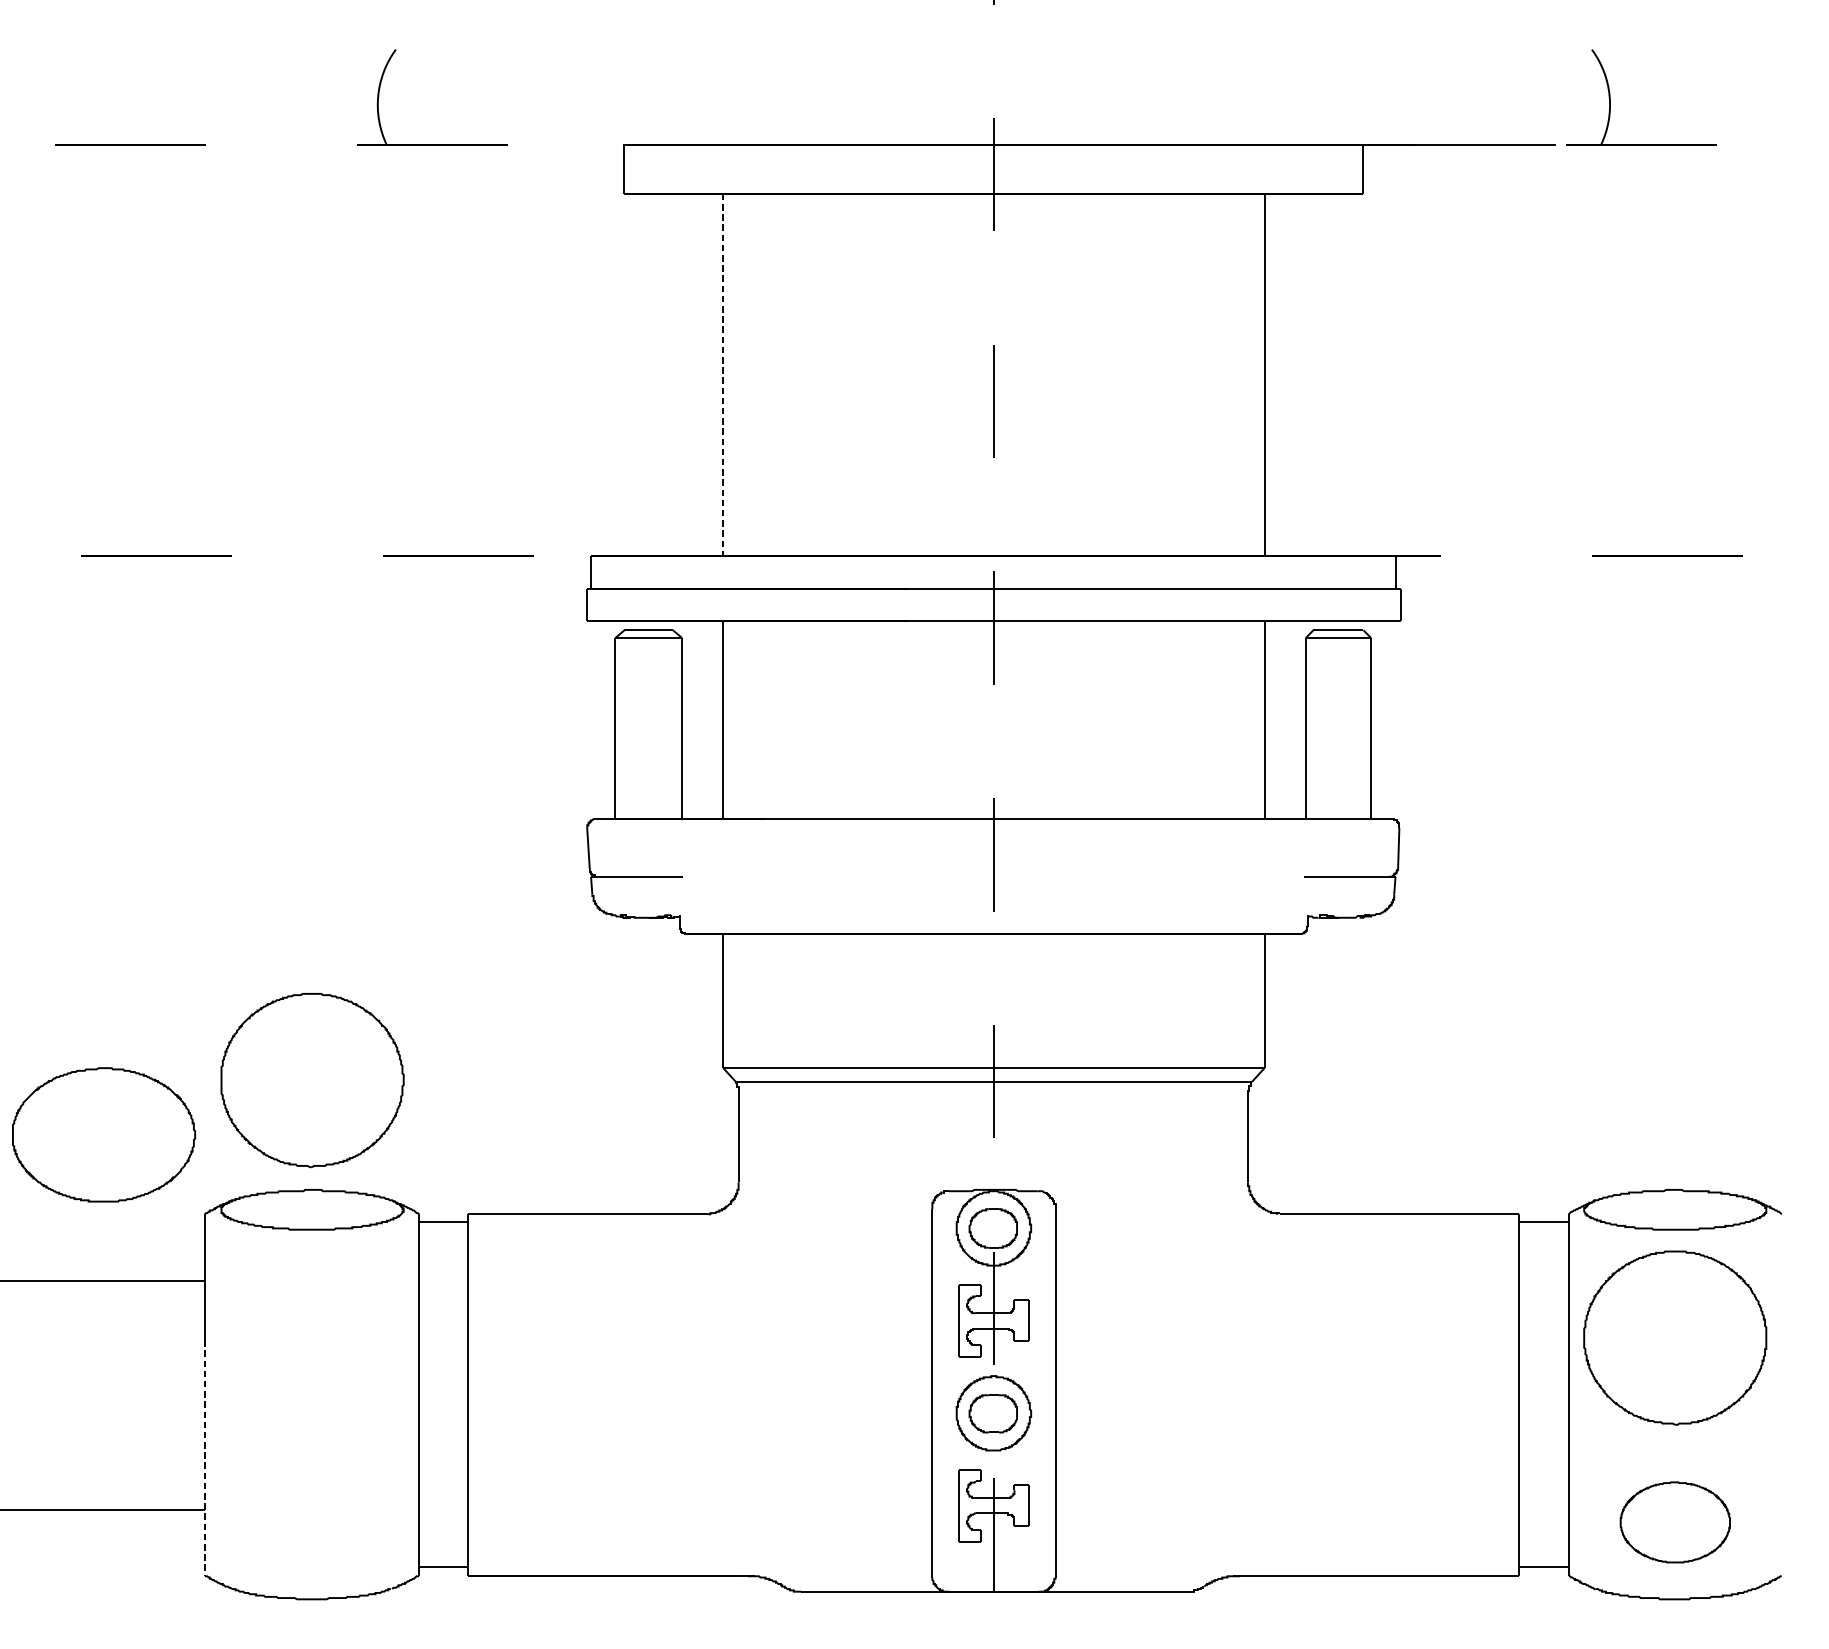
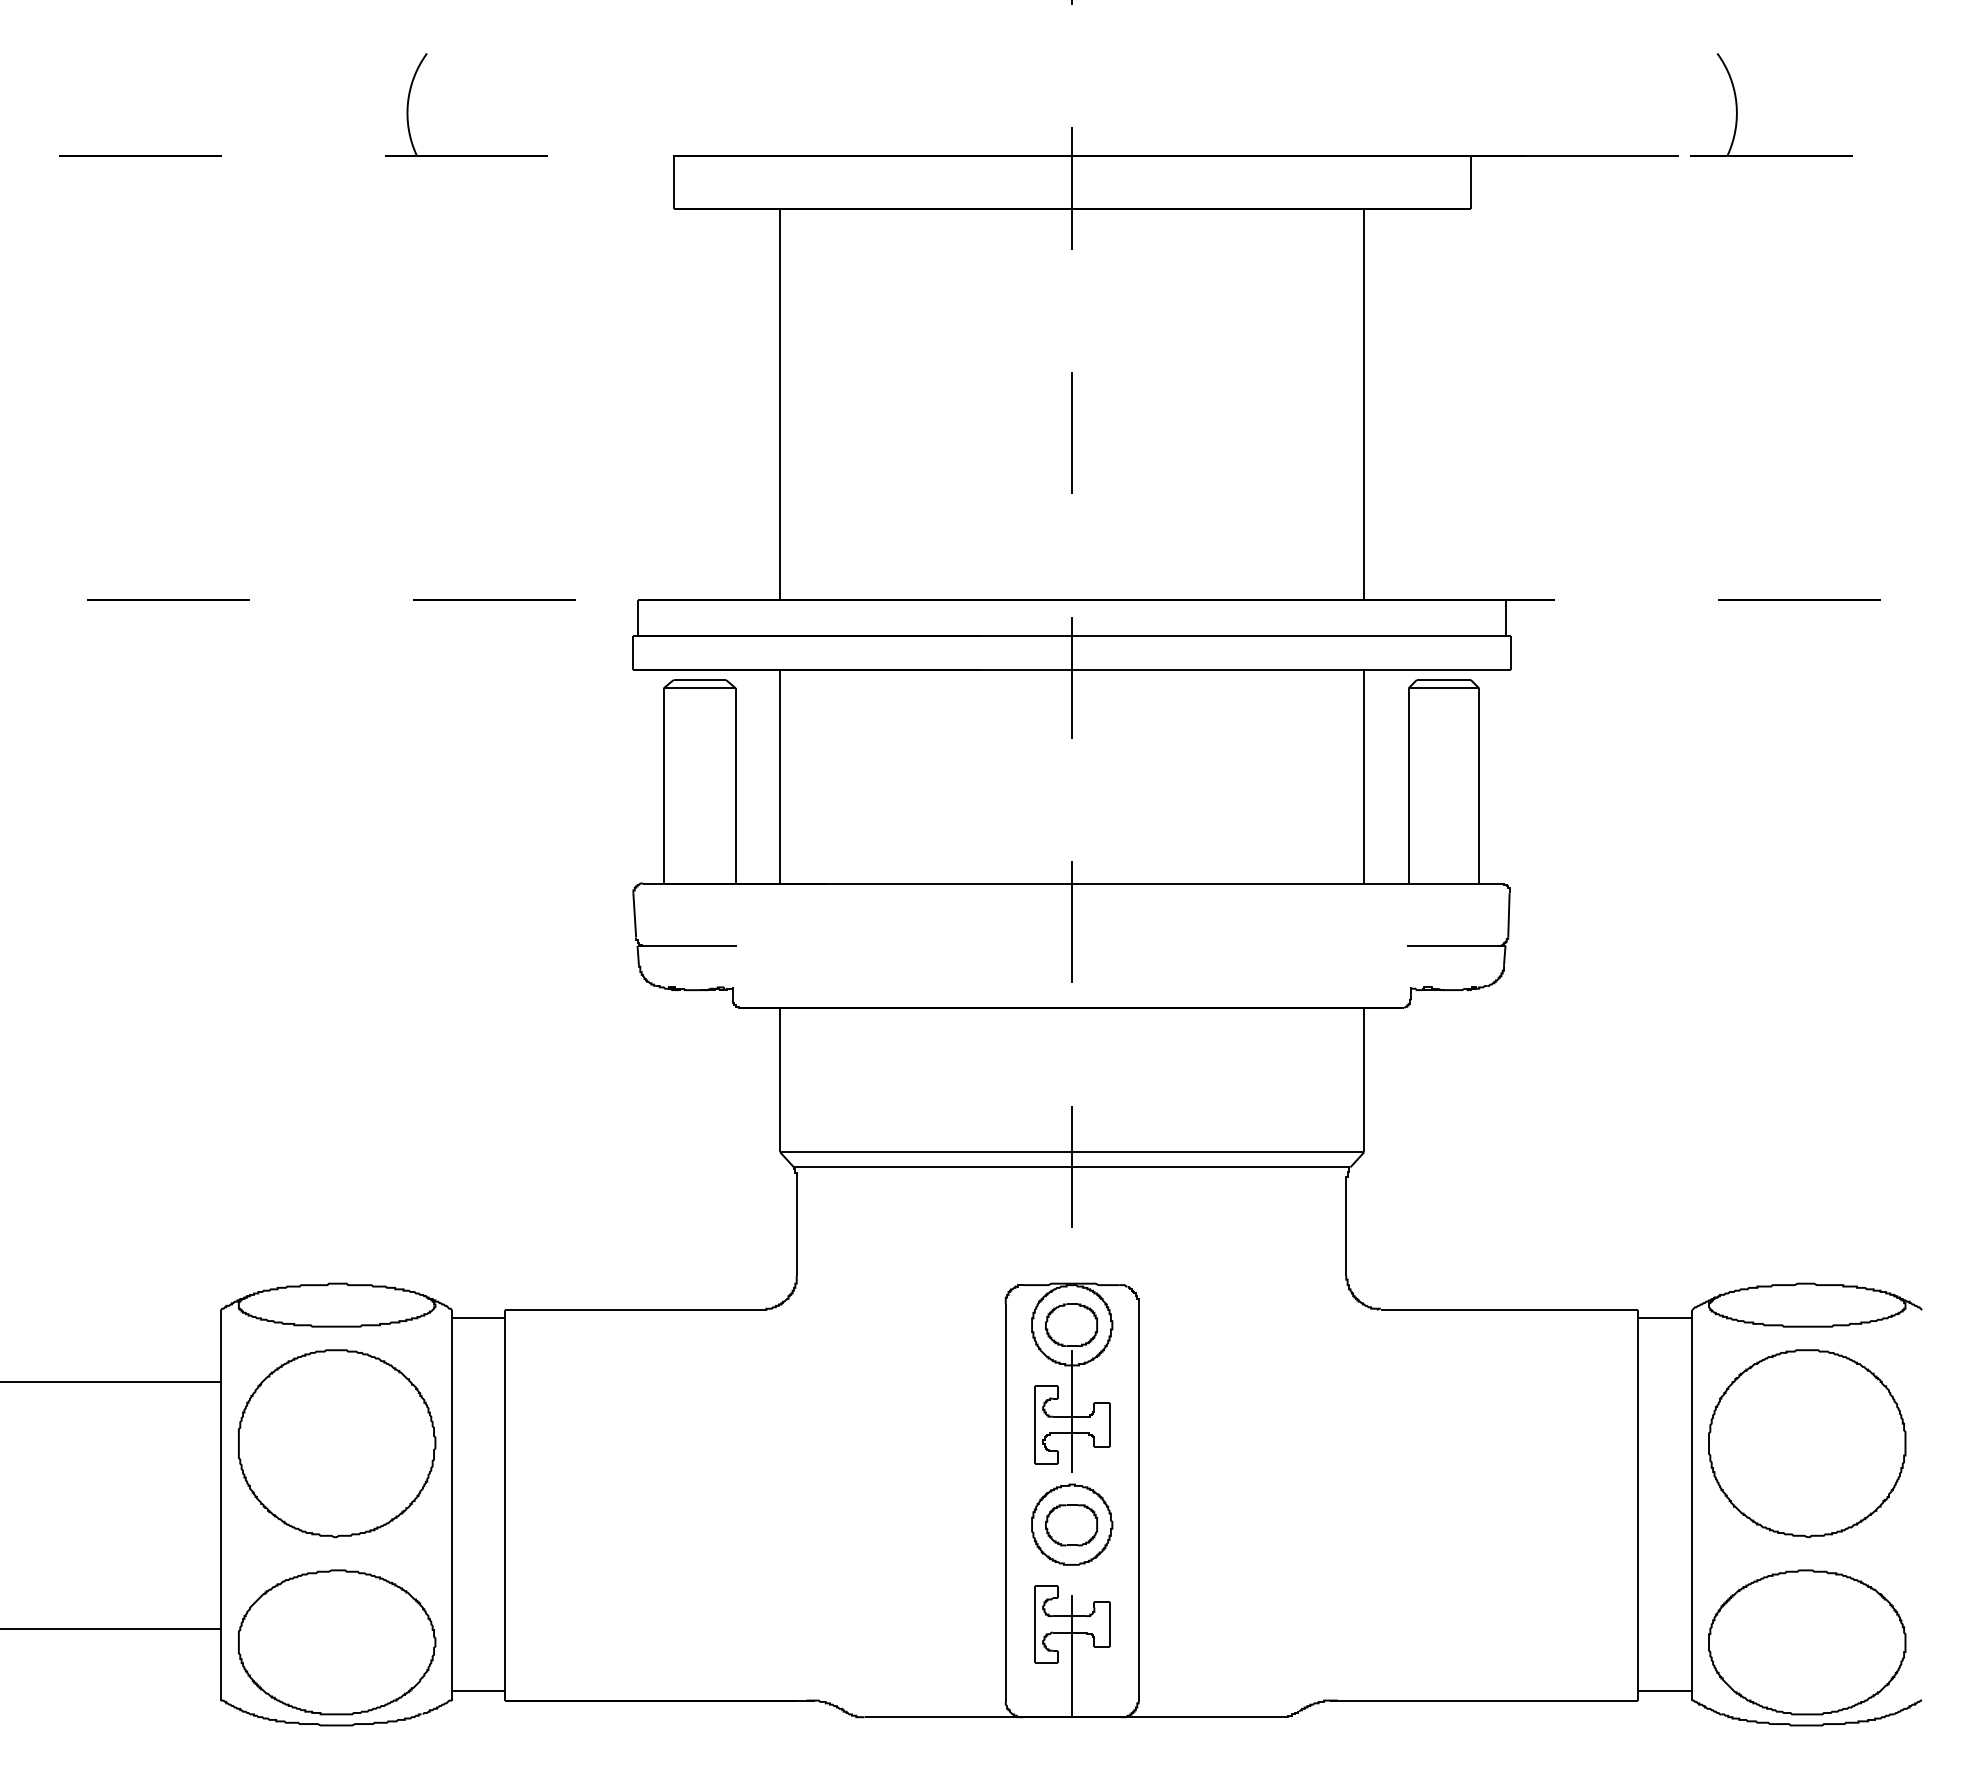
line: (723, 374) -> (780, 404), dashed -> solid
part: (312, 1080) -> (337, 1443), moved
part: (104, 1135) -> (337, 1642), moved
line: (204, 1458) -> (220, 1573), dashed -> solid
part: (1675, 1522) -> (1807, 1642), size x1.67

